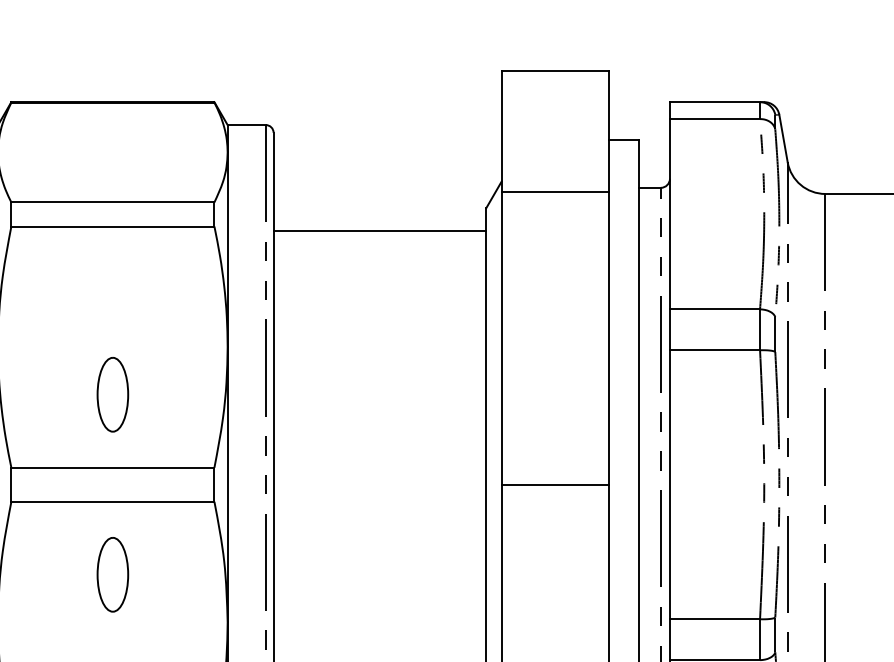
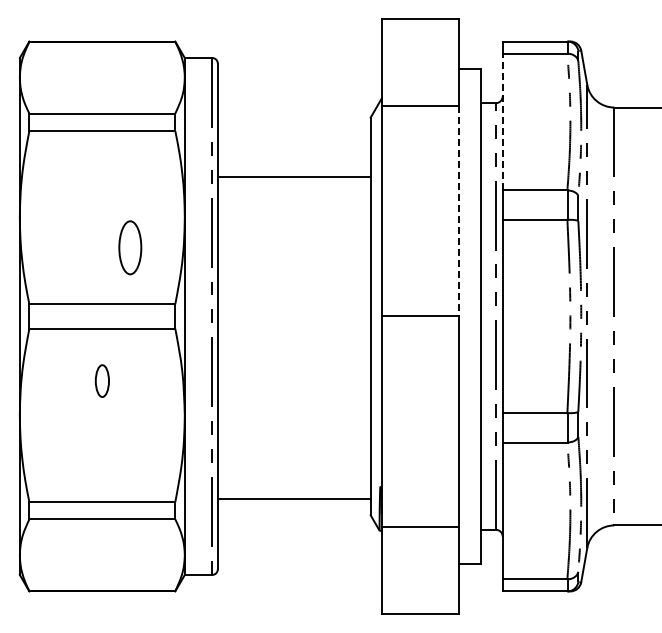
line: (669, 213) -> (502, 121), solid -> dashed
line: (378, 230) -> (293, 176), moved
line: (608, 338) -> (458, 211), solid -> dashed
part: (113, 394) -> (130, 247), moved
part: (113, 573) -> (102, 380), size x0.6

